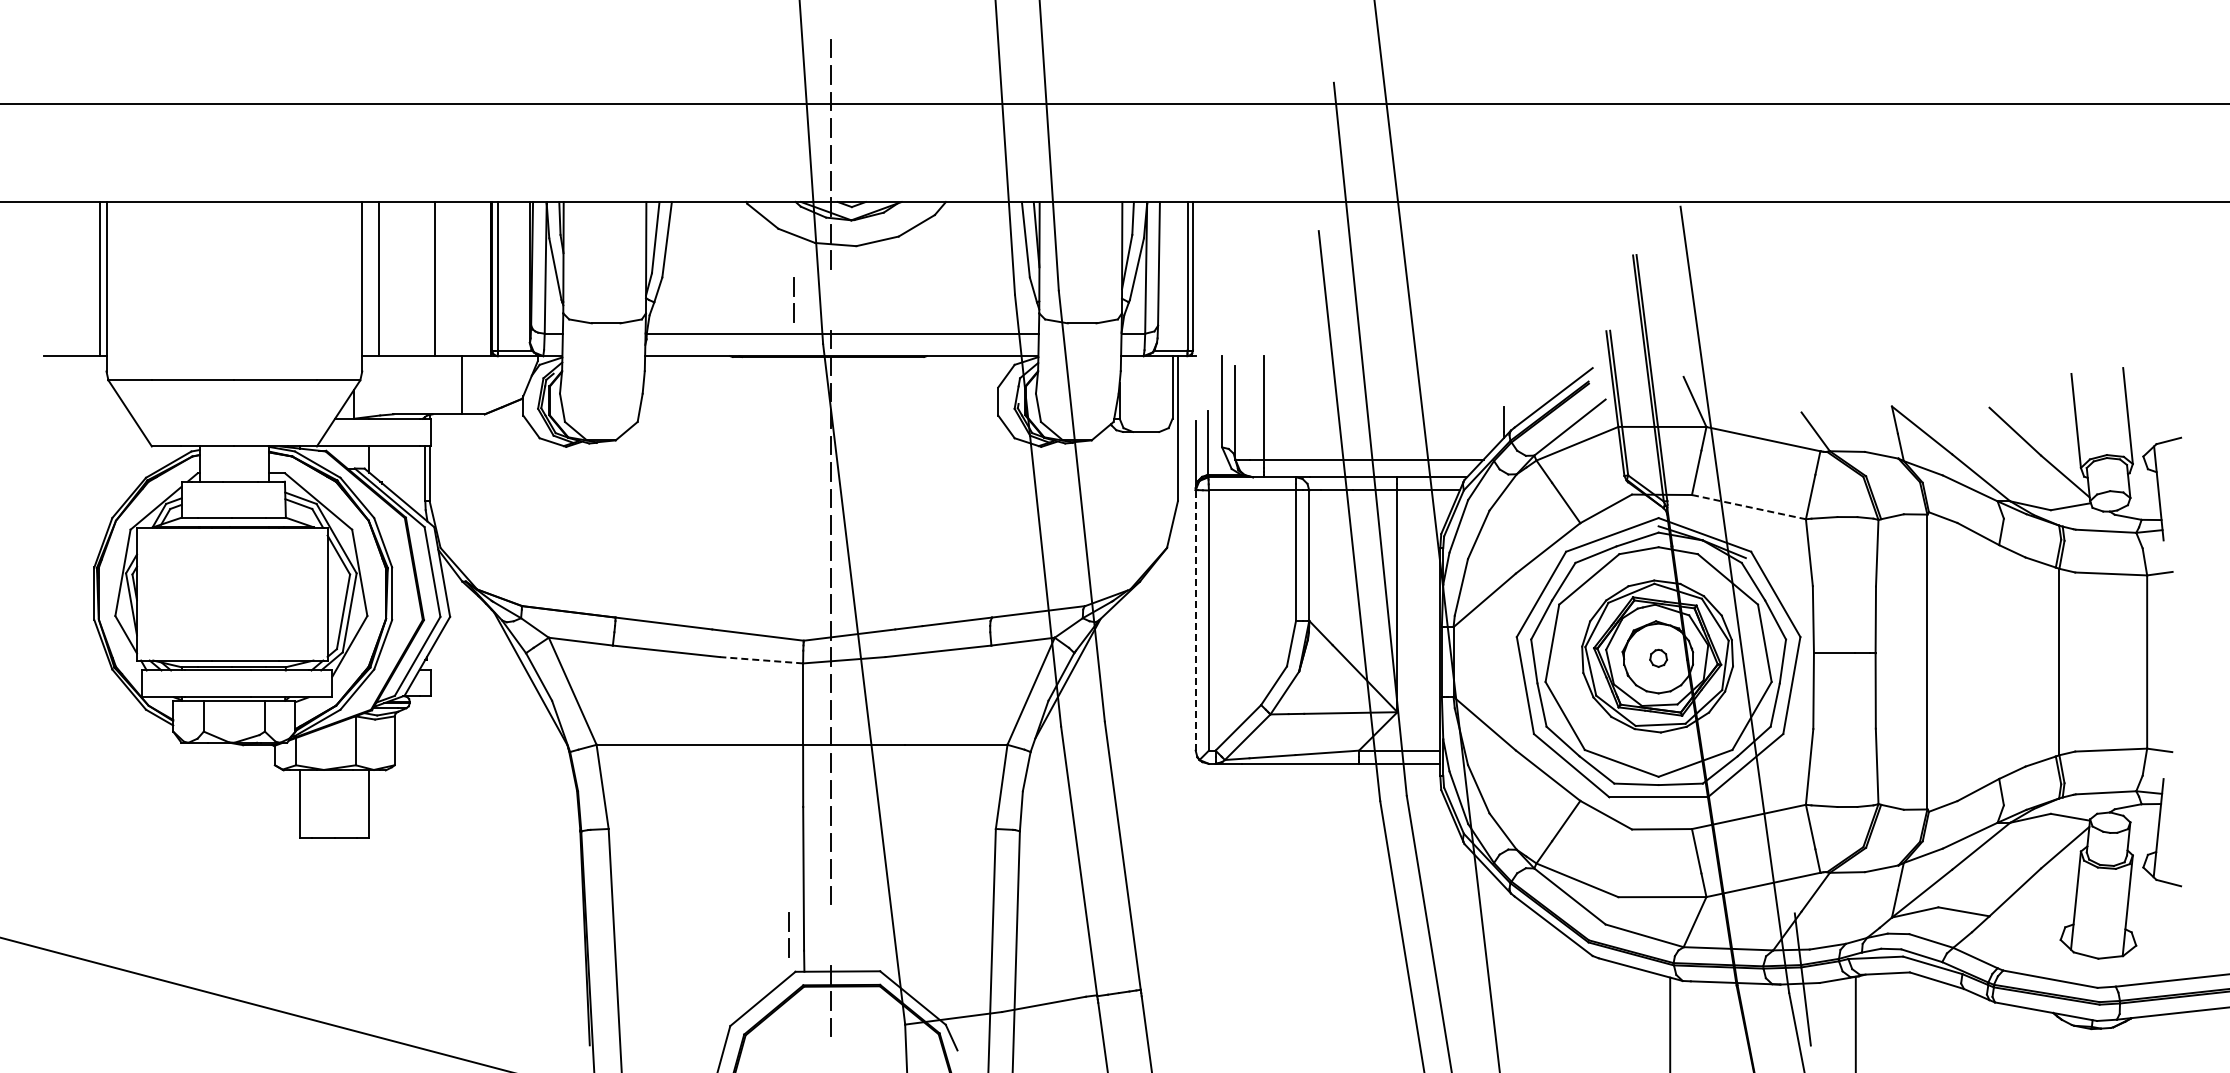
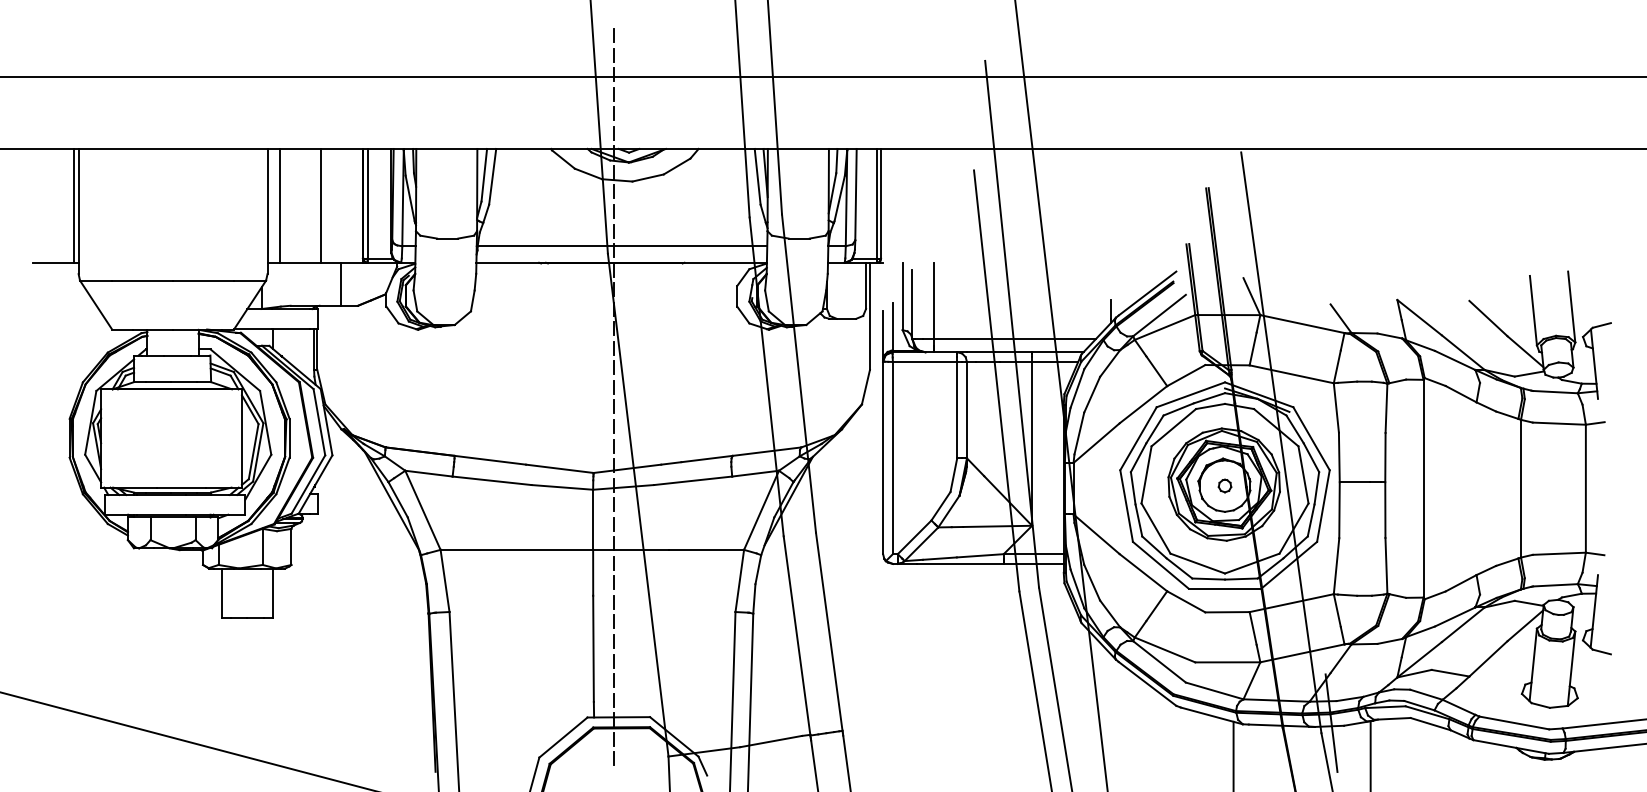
line: (793, 296) -> (613, 218), moved
line: (1749, 507) -> (1292, 374), dashed -> solid
line: (1195, 619) -> (882, 457), dashed -> solid
line: (761, 660) -> (562, 487), dashed -> solid
line: (788, 931) -> (613, 687), moved

